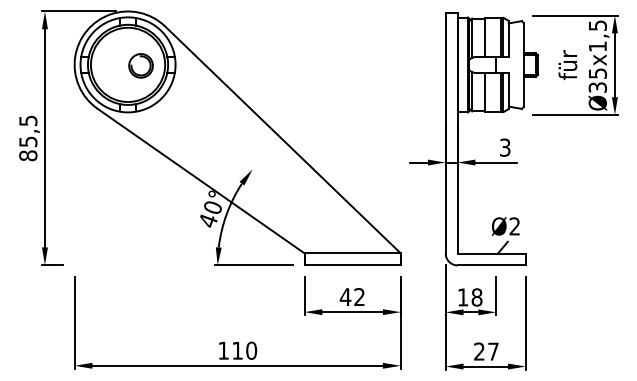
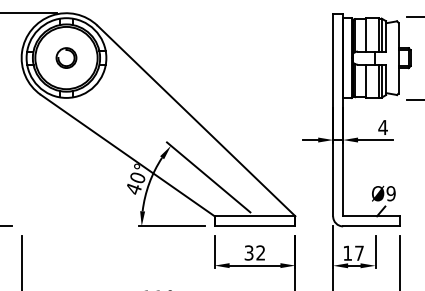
part: (140, 65) -> (66, 57), moved
text: (504, 147) -> (382, 127), 3 -> 4
line: (297, 206) -> (208, 176), added
text: (514, 226) -> (390, 193), Ø2 -> Ø9
text: (345, 297) -> (249, 253), 42 -> 32
text: (476, 297) -> (358, 253), 18 -> 17

